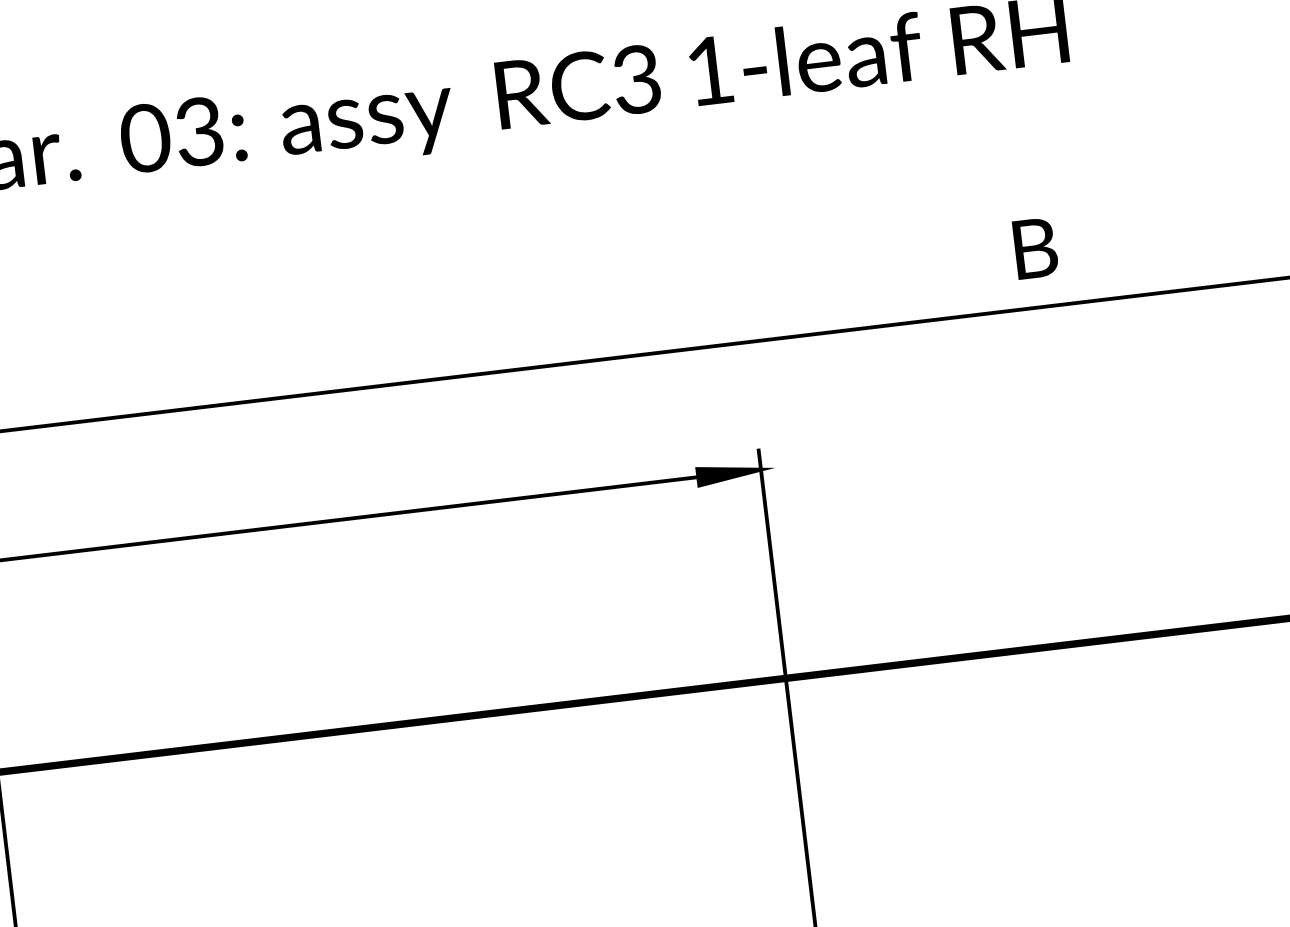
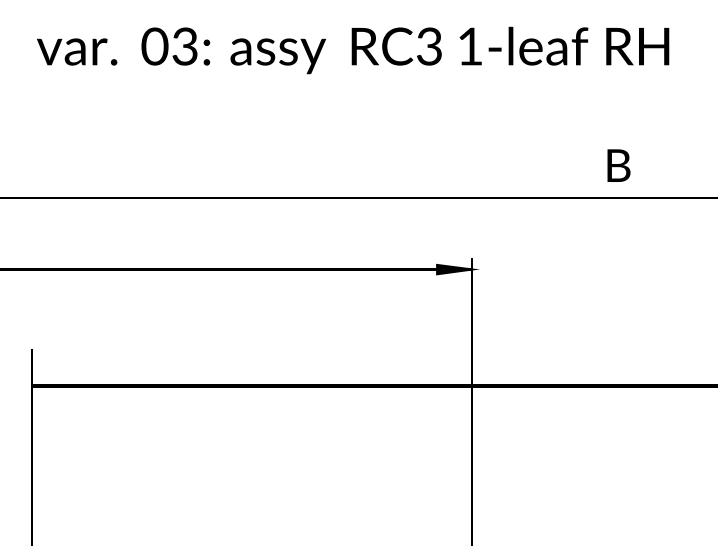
text: (1034, 248) -> (618, 165), moved

